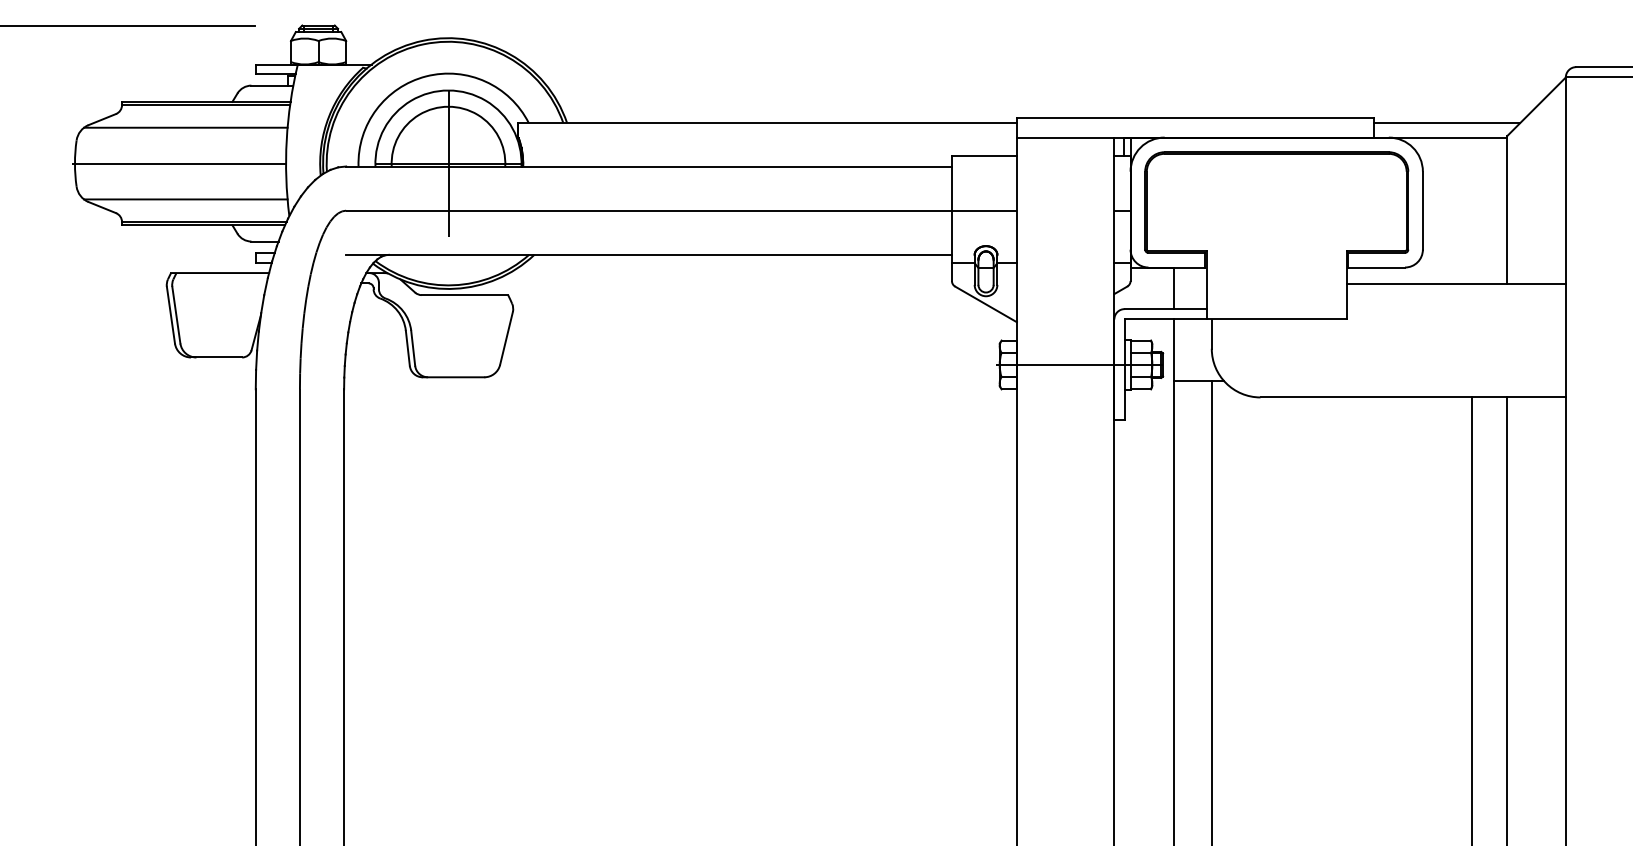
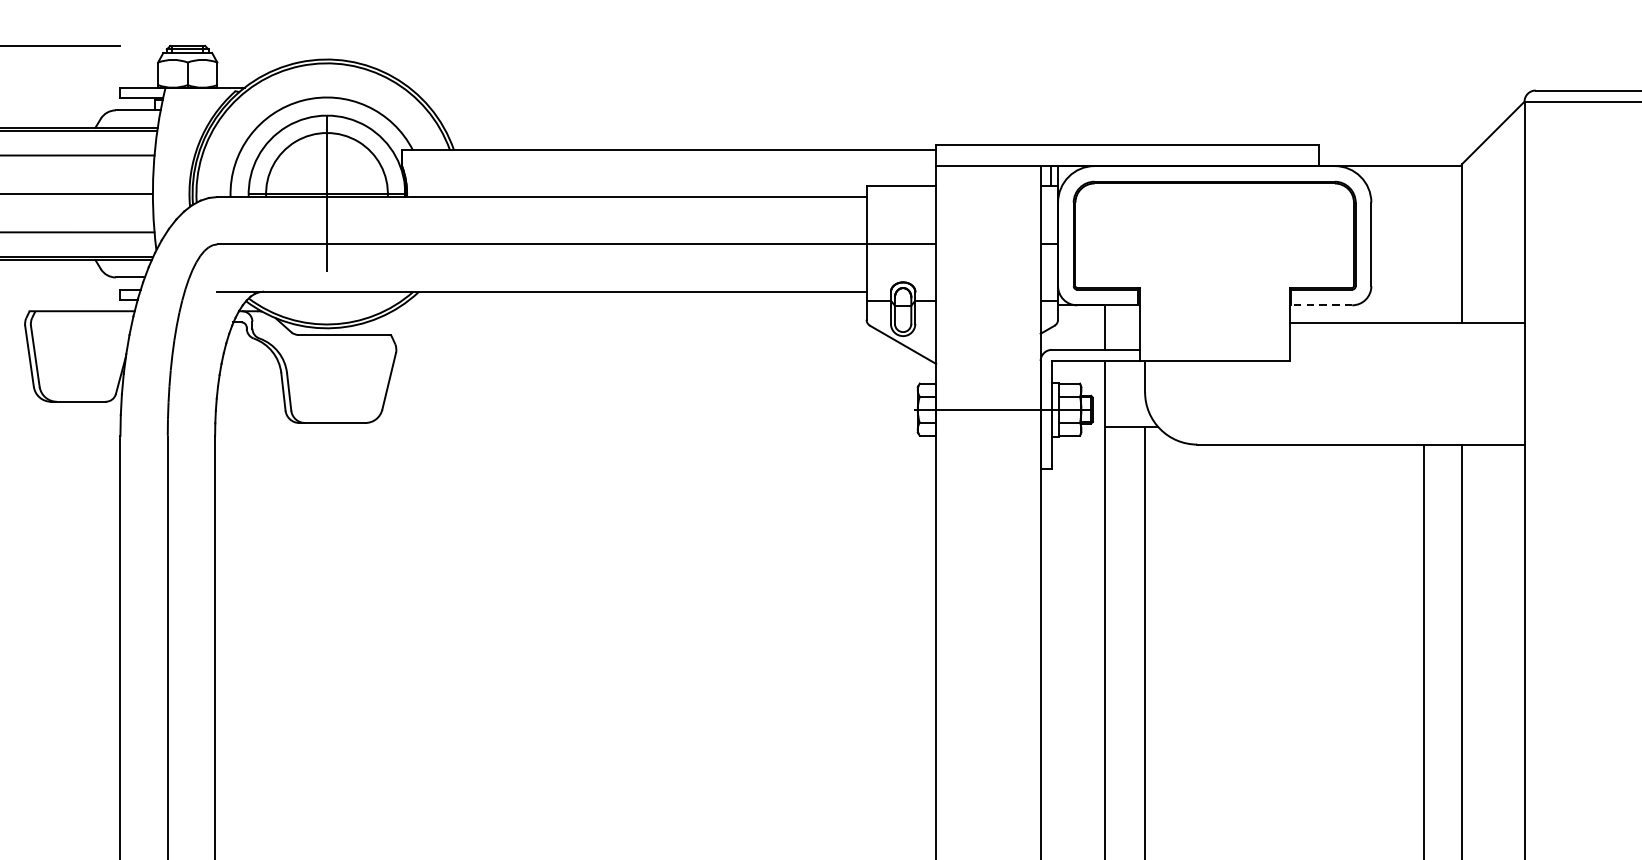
line: (1447, 122) -> (1397, 149), removed
line: (1376, 267) -> (1321, 305), solid -> dashed

